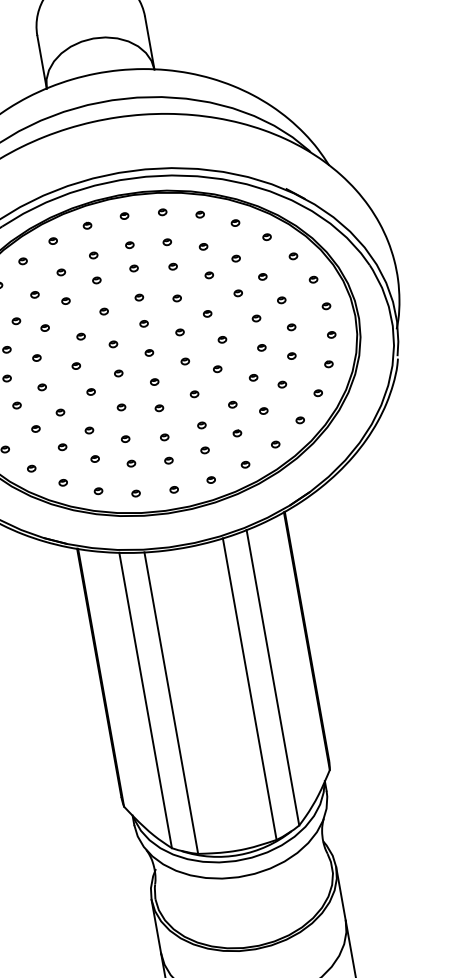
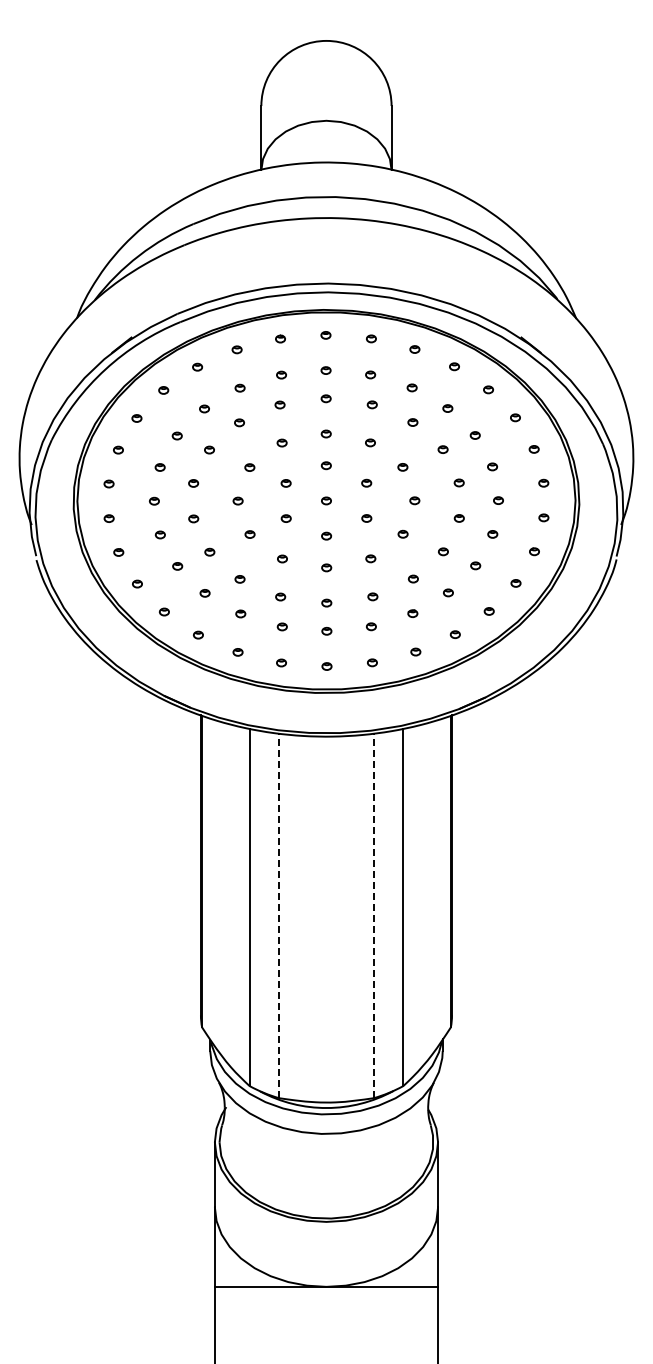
line: (249, 688) -> (373, 915), solid -> dashed
line: (171, 702) -> (279, 915), solid -> dashed

